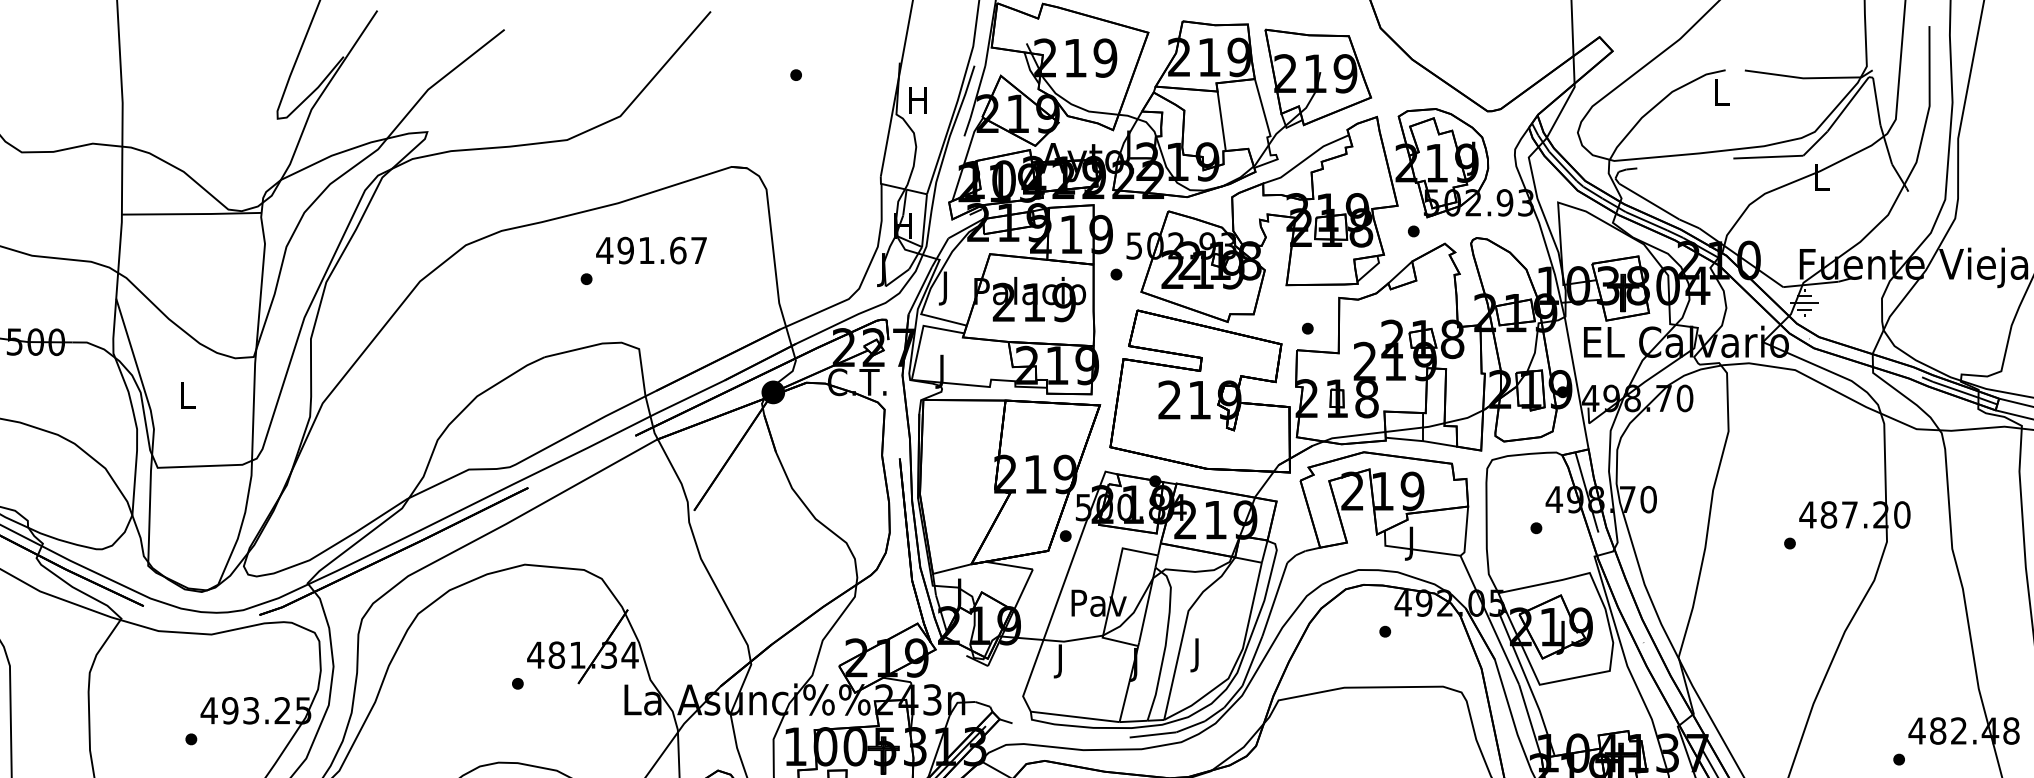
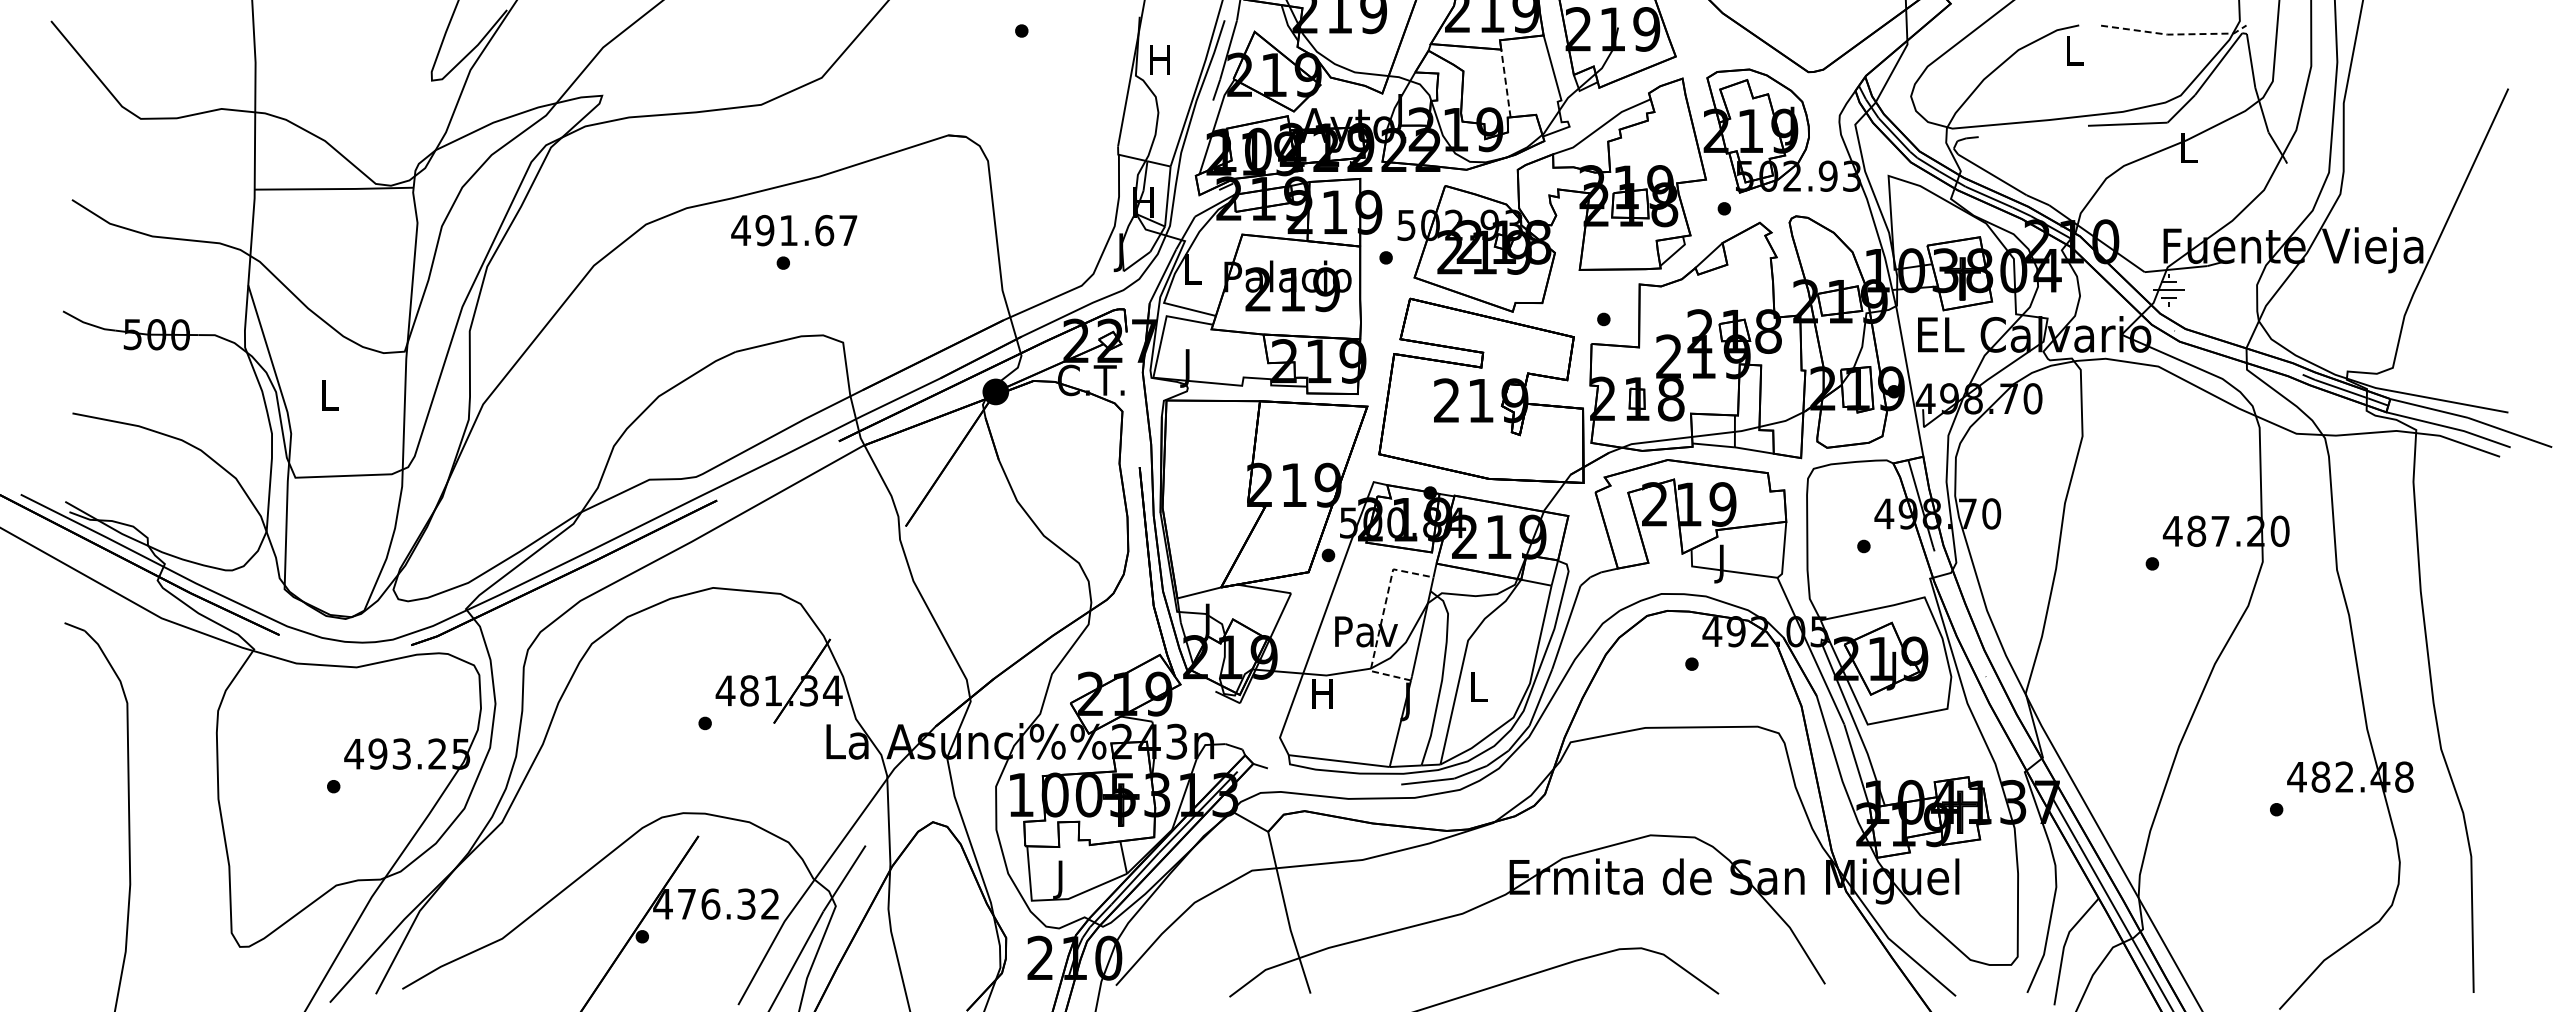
line: (1810, 78) -> (2175, 34), solid -> dashed
line: (1221, 121) -> (1505, 83), solid -> dashed
text: (651, 250) -> (794, 230), moved
text: (946, 288) -> (1192, 273), J -> L
line: (1112, 592) -> (1381, 619), solid -> dashed
text: (1197, 654) -> (1478, 690), J -> L
text: (1060, 661) -> (1322, 697), J -> H

